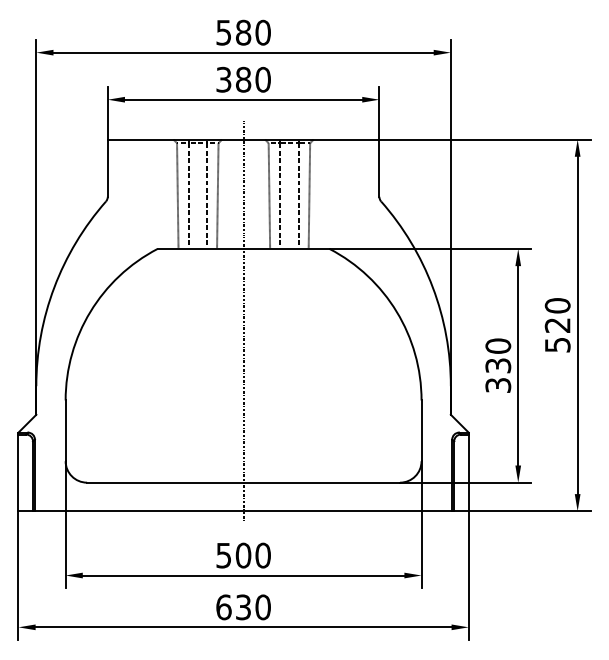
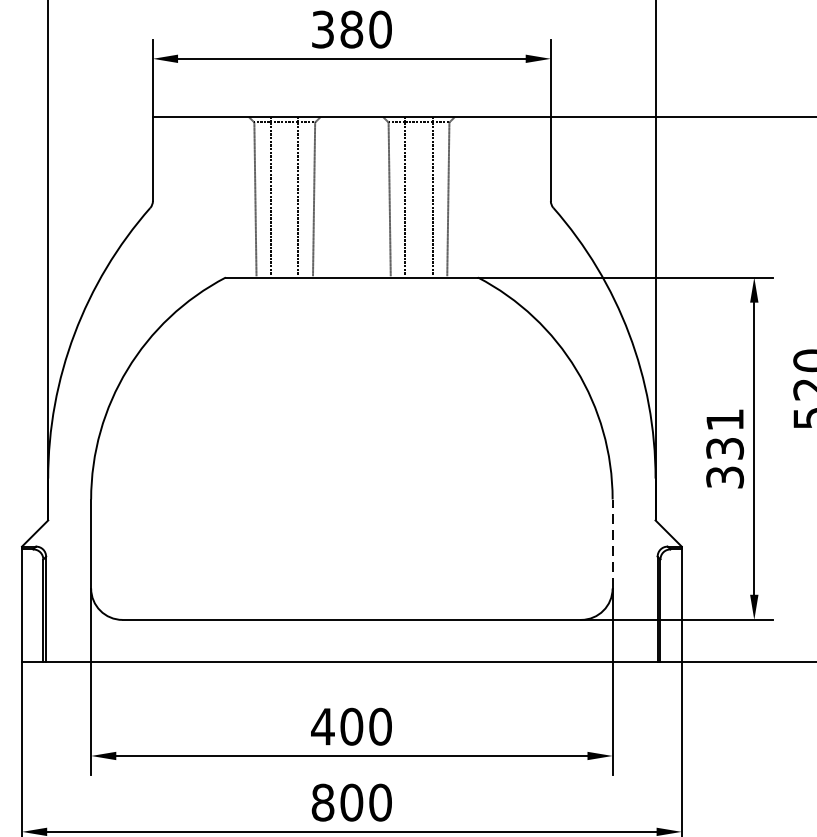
line: (243, 320) -> (351, 382), removed
text: (498, 345) -> (725, 418), 330 -> 331
line: (421, 430) -> (612, 543), solid -> dashed
text: (223, 555) -> (322, 726), 500 -> 400
text: (233, 607) -> (337, 802), 630 -> 800

